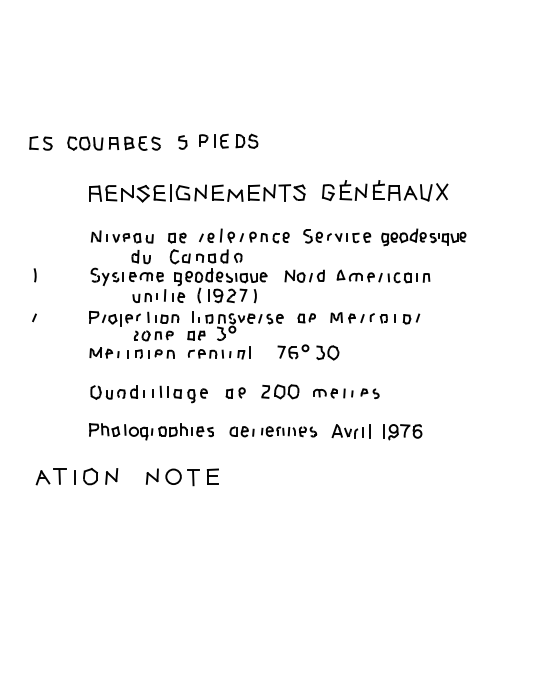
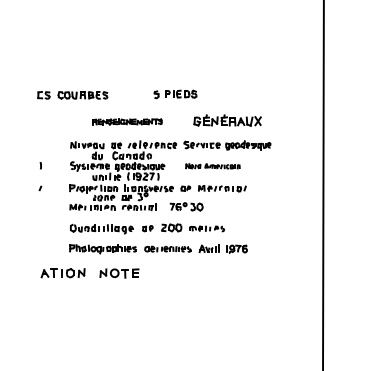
part: (218, 141) -> (175, 94), moved
part: (197, 192) -> (127, 121), size x0.6
part: (356, 276) -> (212, 166), size x0.7

